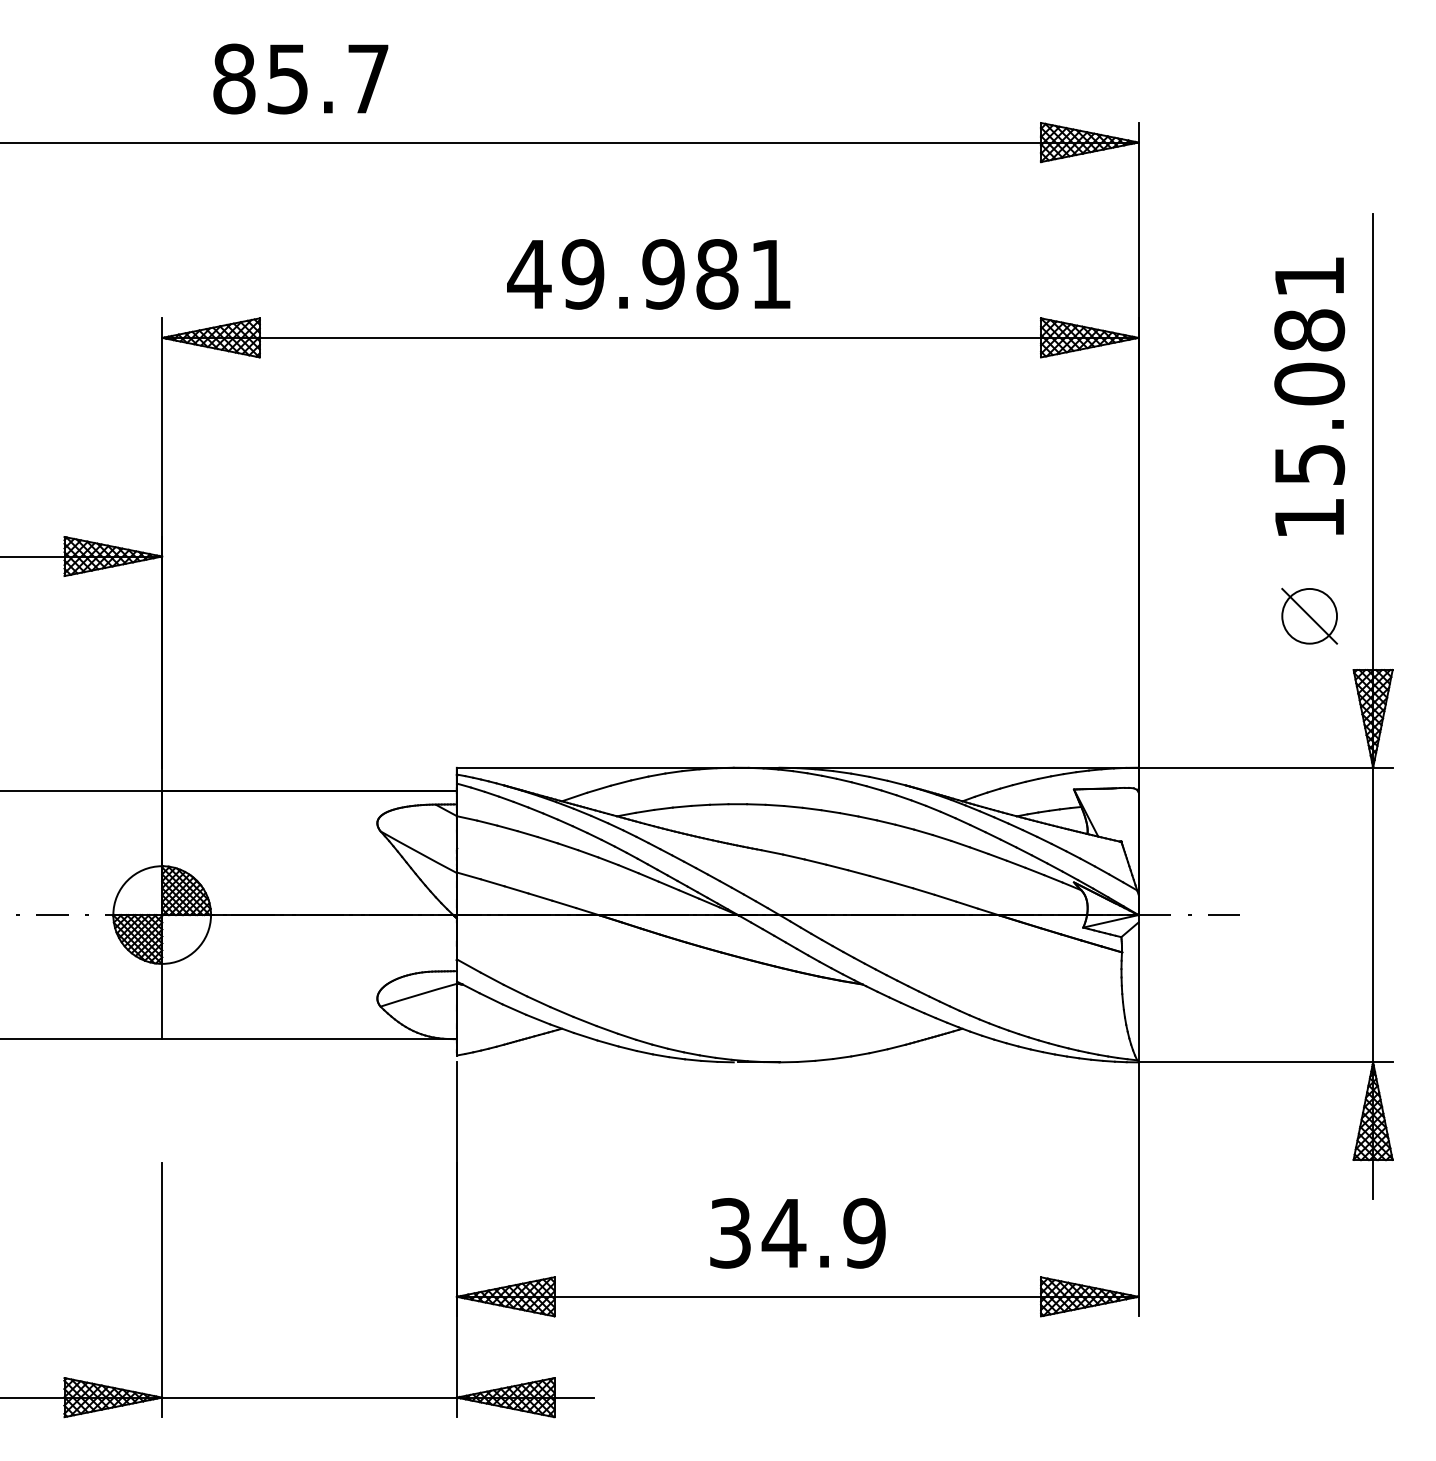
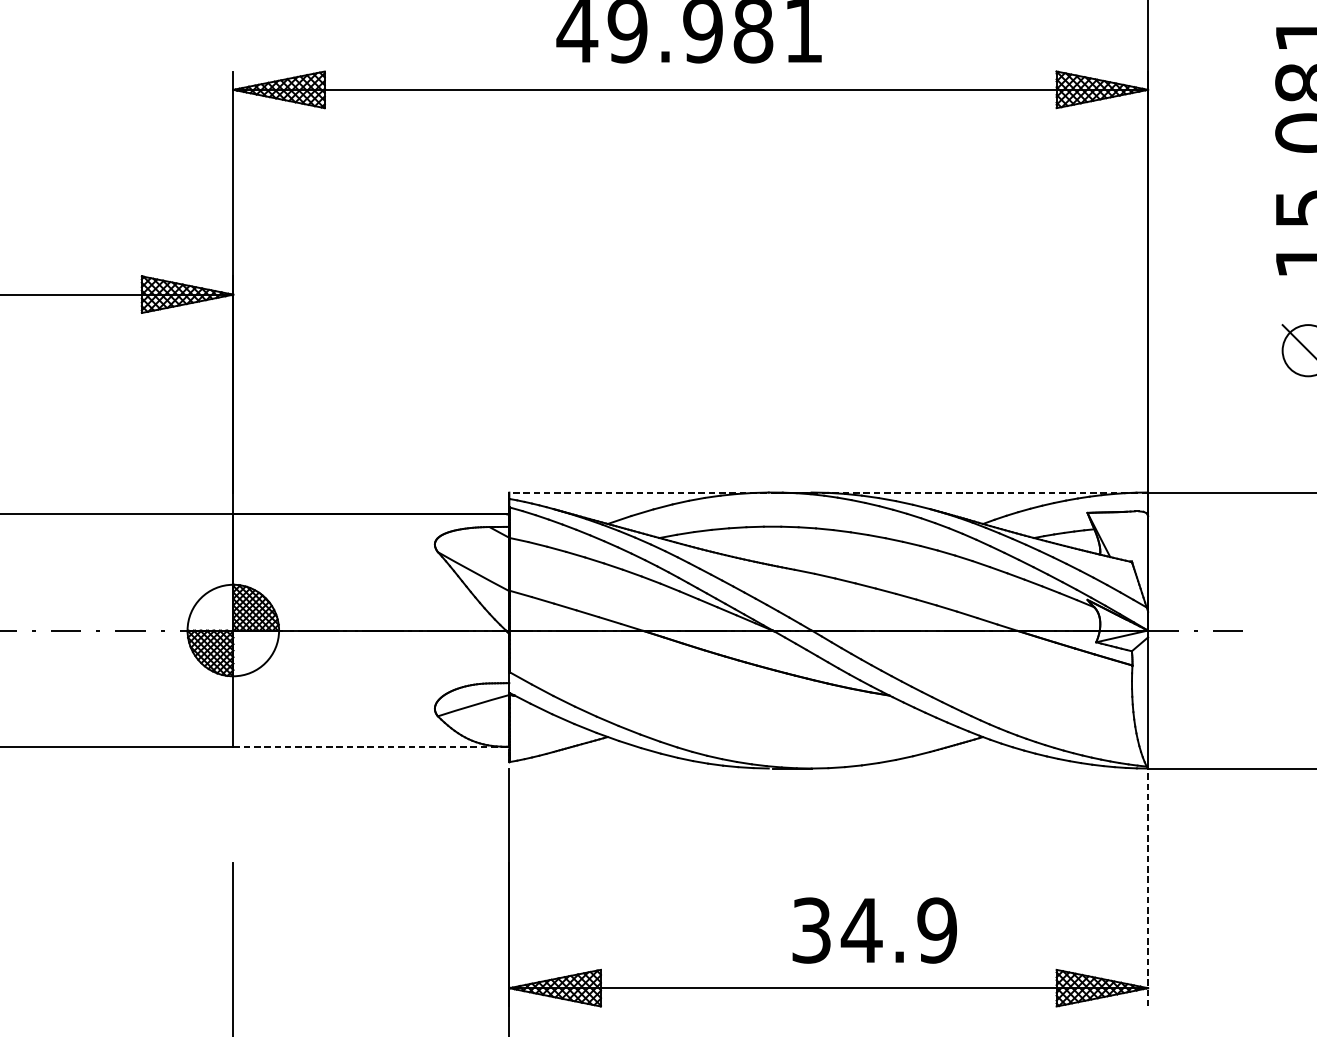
line: (797, 767) -> (828, 492), solid -> dashed
line: (307, 1039) -> (369, 747), solid -> dashed
line: (1138, 1189) -> (1147, 887), solid -> dashed
text: (797, 1233) -> (874, 930), moved

